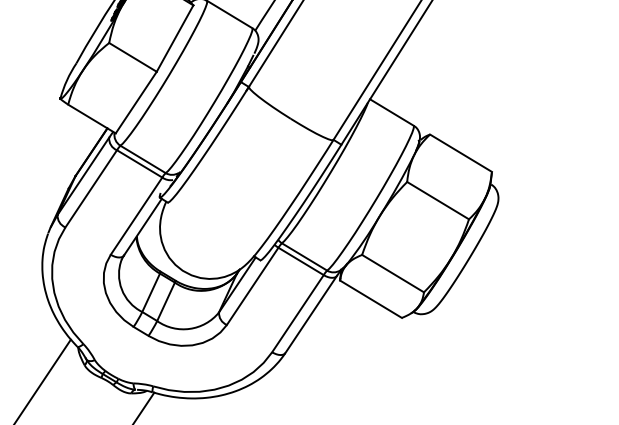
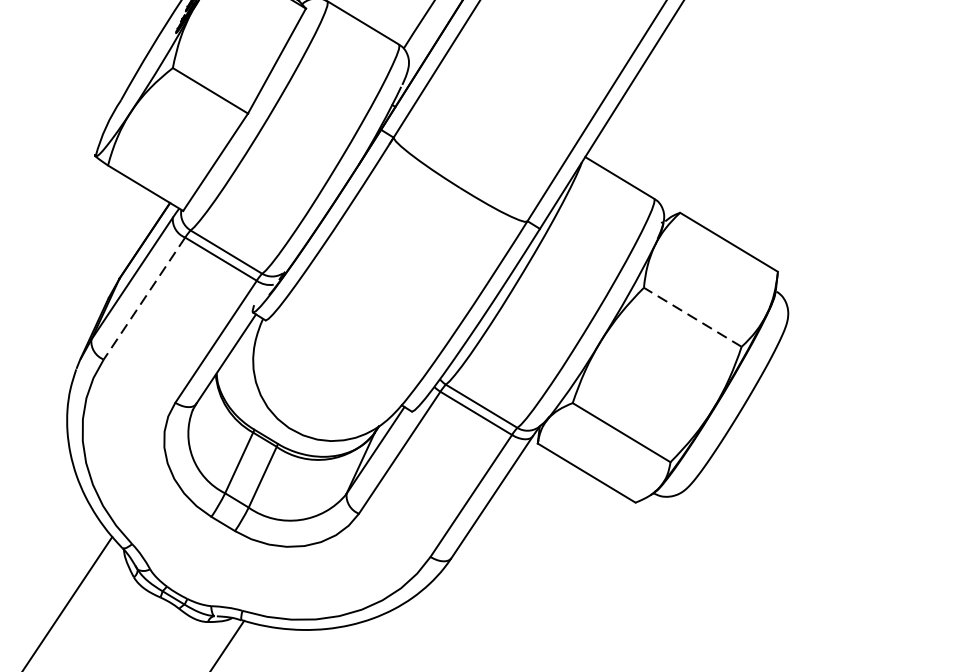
line: (90, 189) -> (143, 299), solid -> dashed
line: (437, 200) -> (691, 317), solid -> dashed

